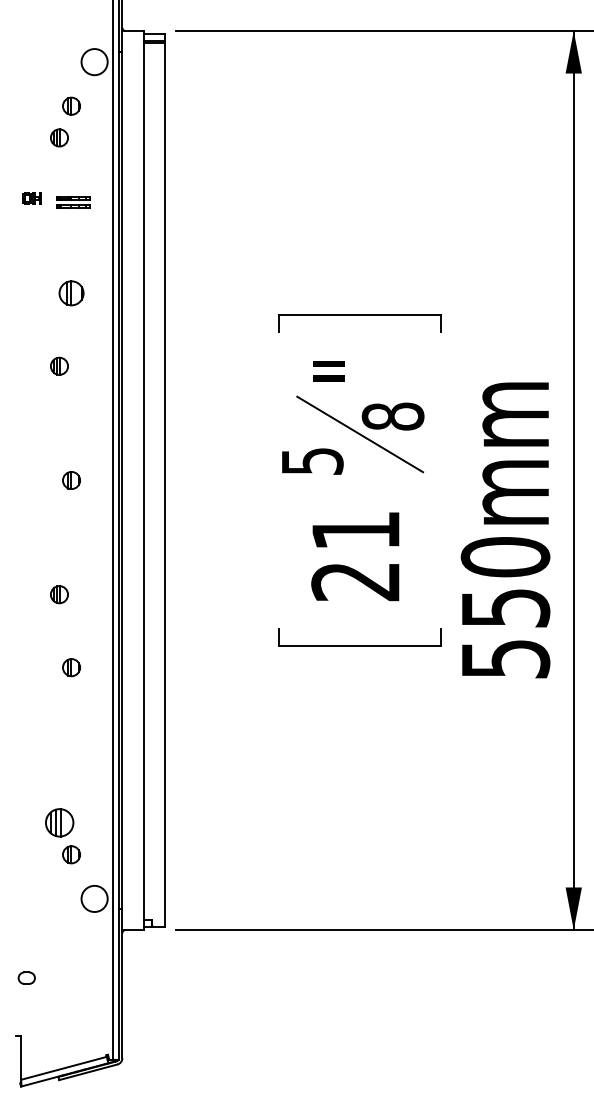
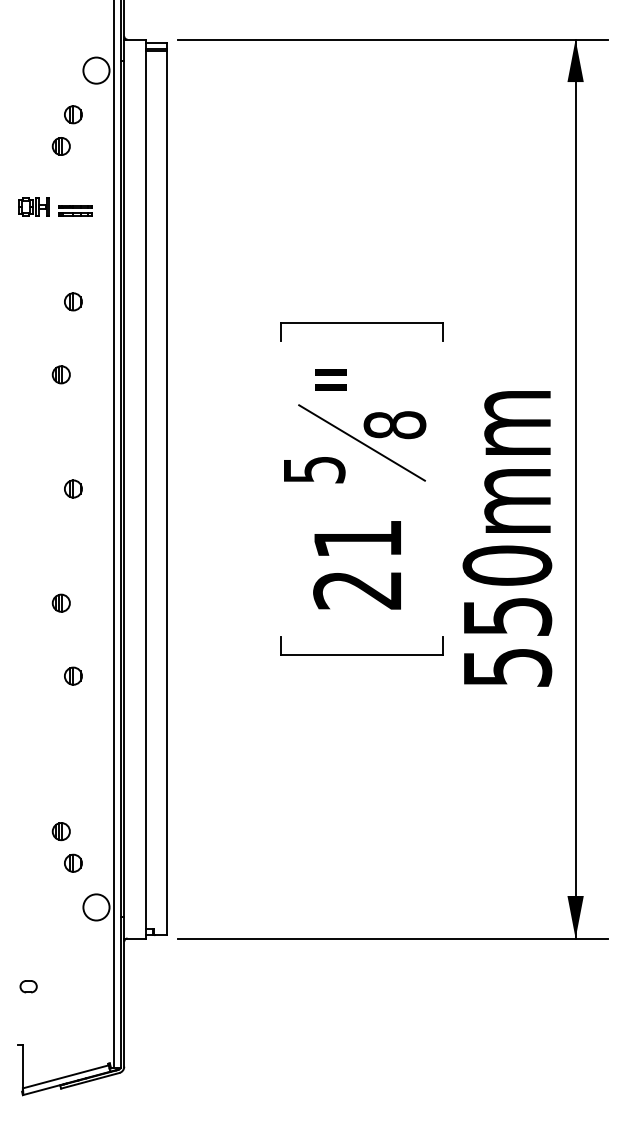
part: (31, 197) -> (33, 206), size x1.67
part: (71, 292) -> (73, 301), size x0.71
part: (58, 822) -> (60, 831), size x0.62

